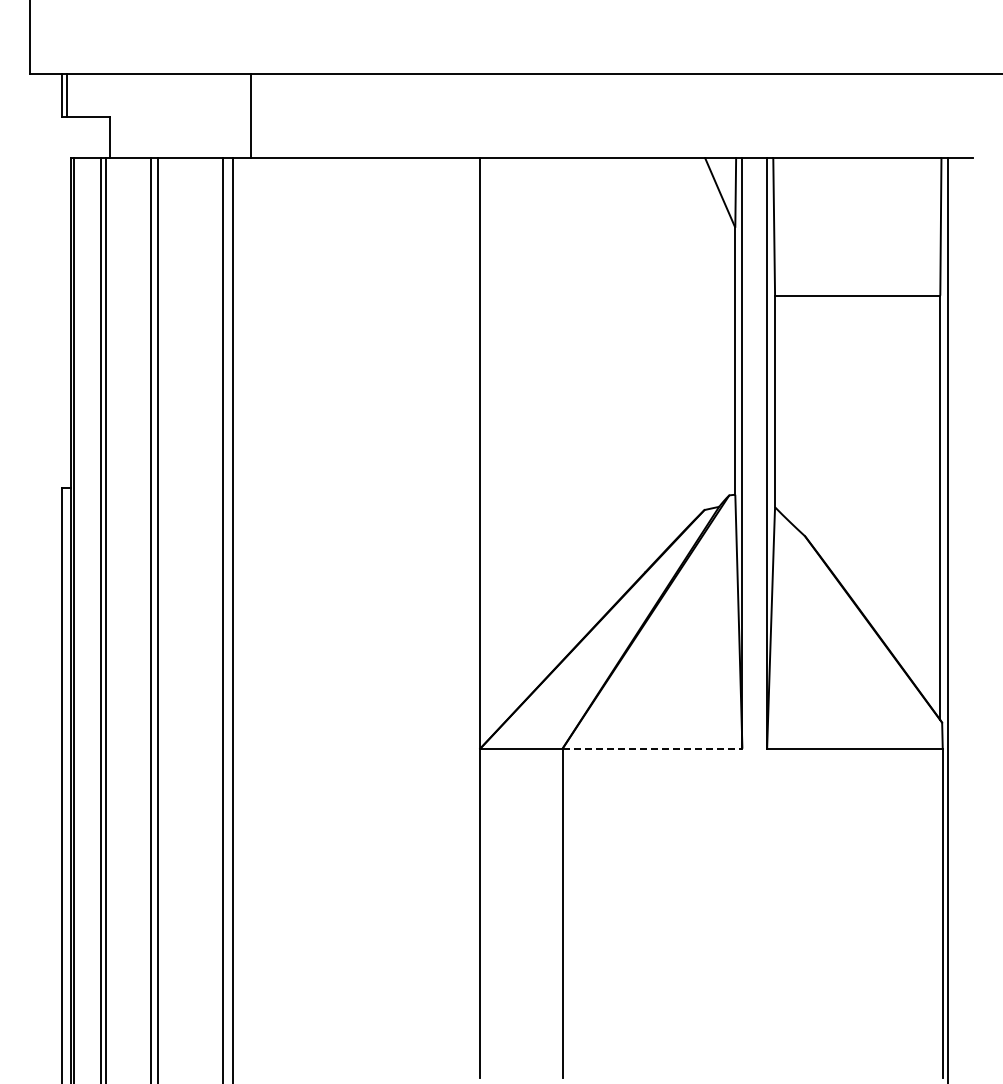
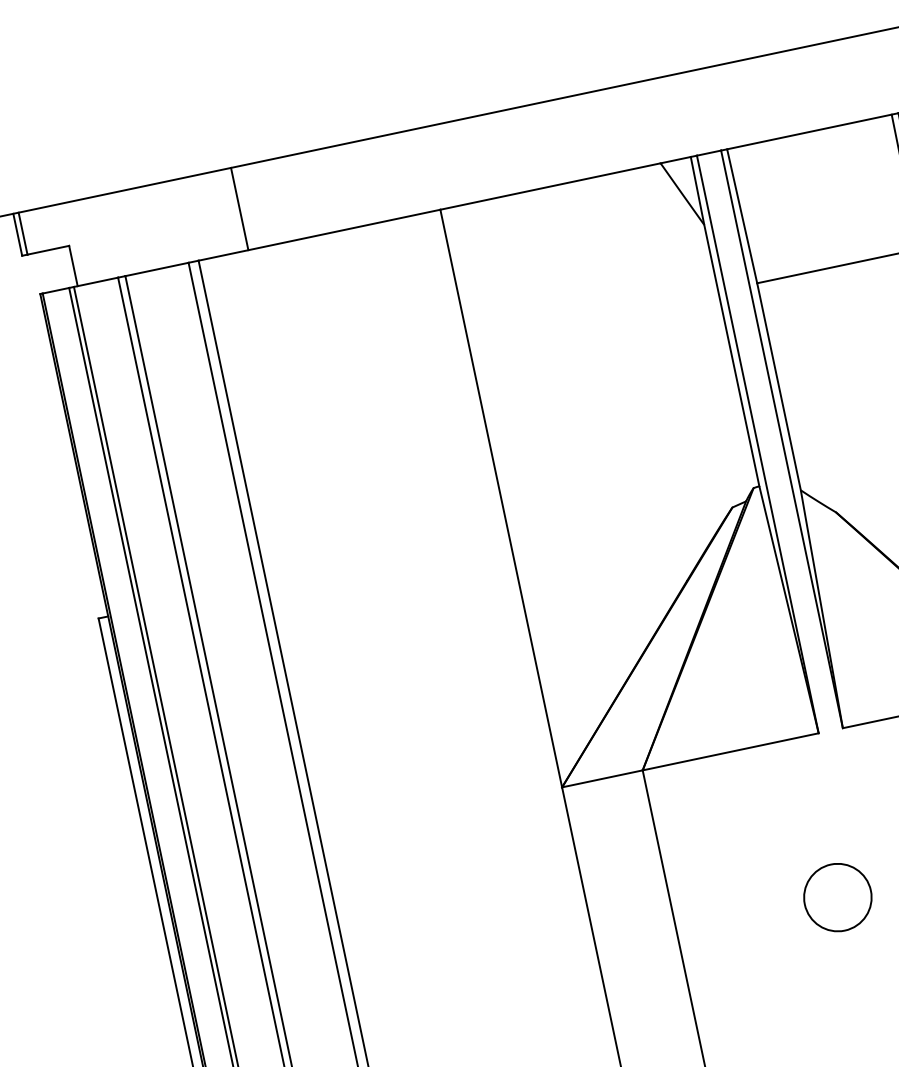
line: (251, 116) -> (240, 209), moved
line: (652, 748) -> (730, 751), dashed -> solid
circle: (726, 913) -> (837, 897), added

